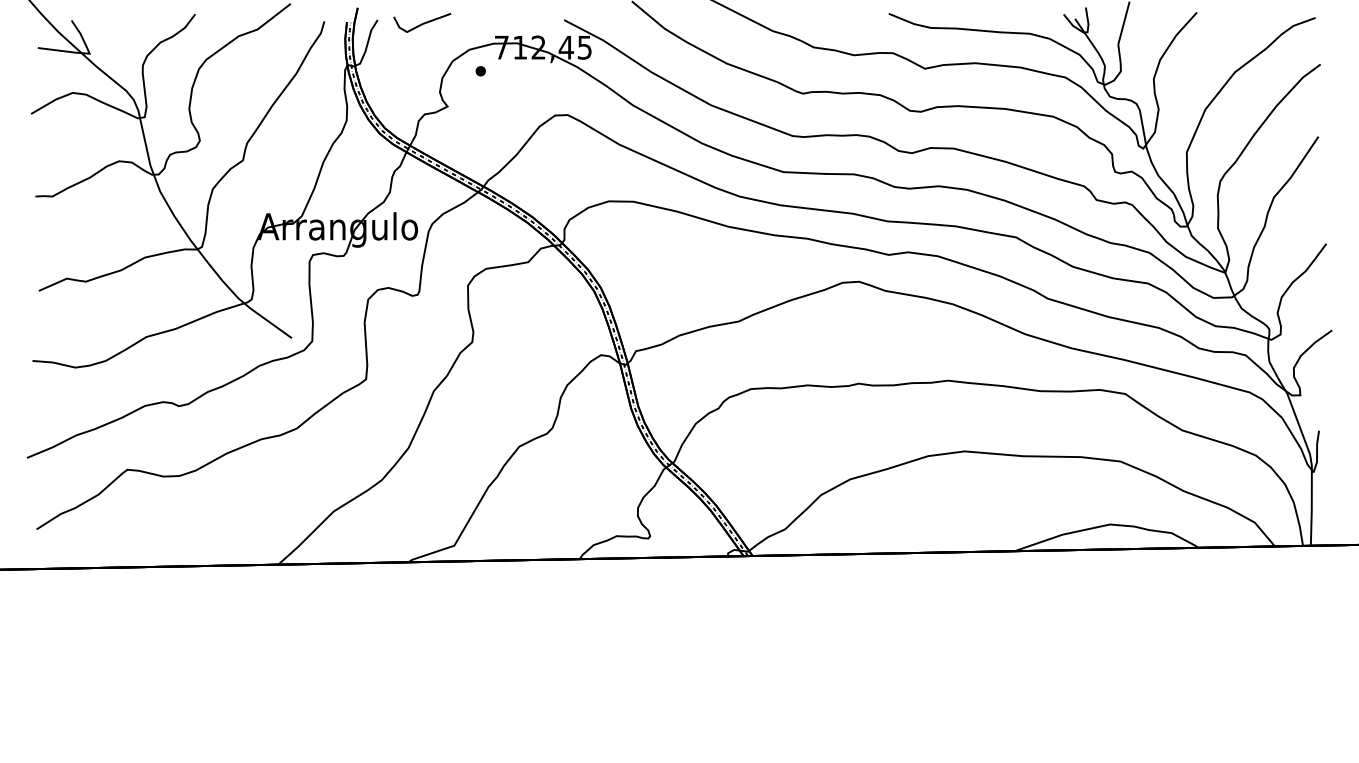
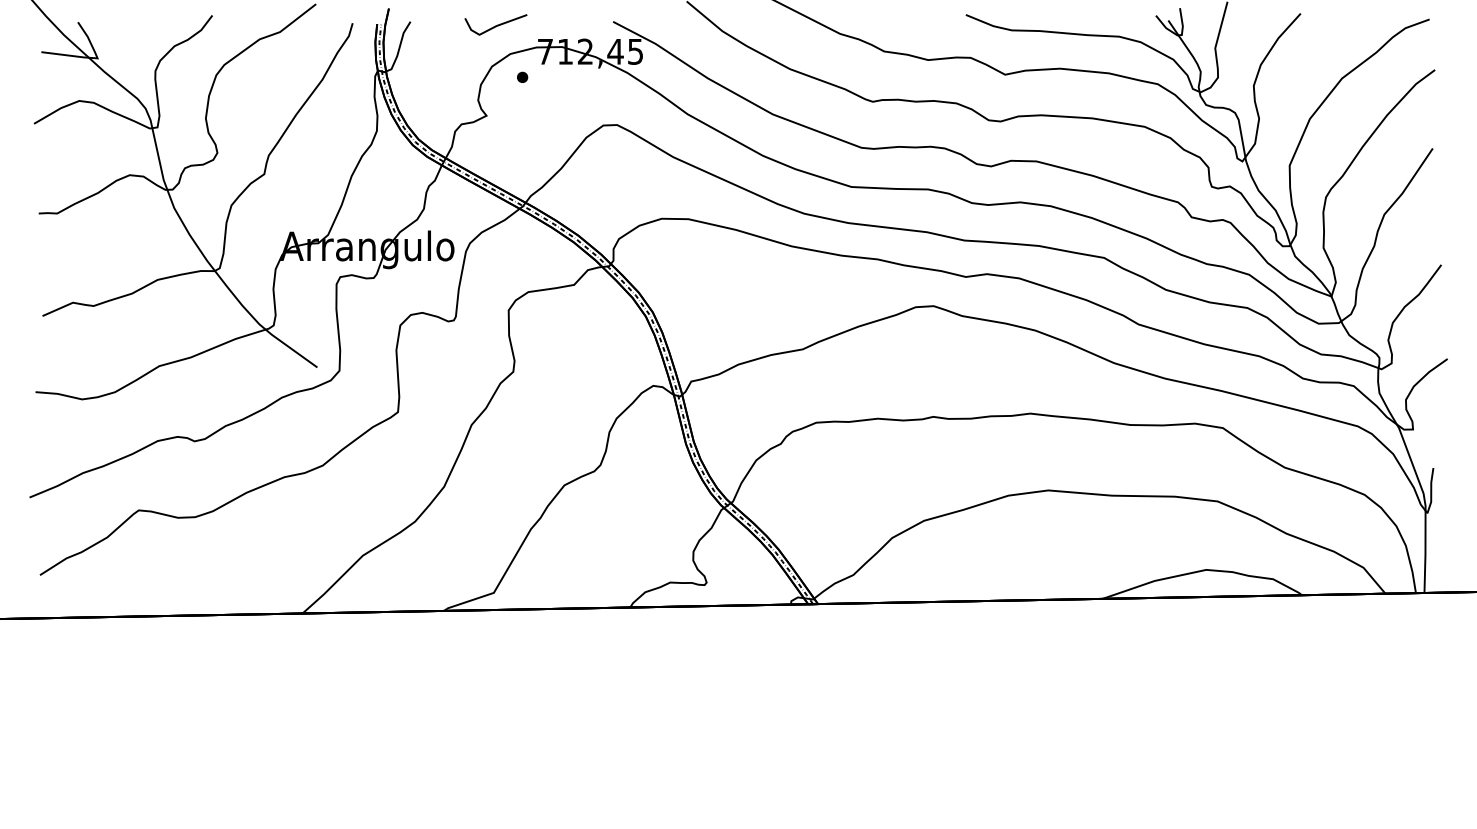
line: (423, 22) -> (497, 24), moved

